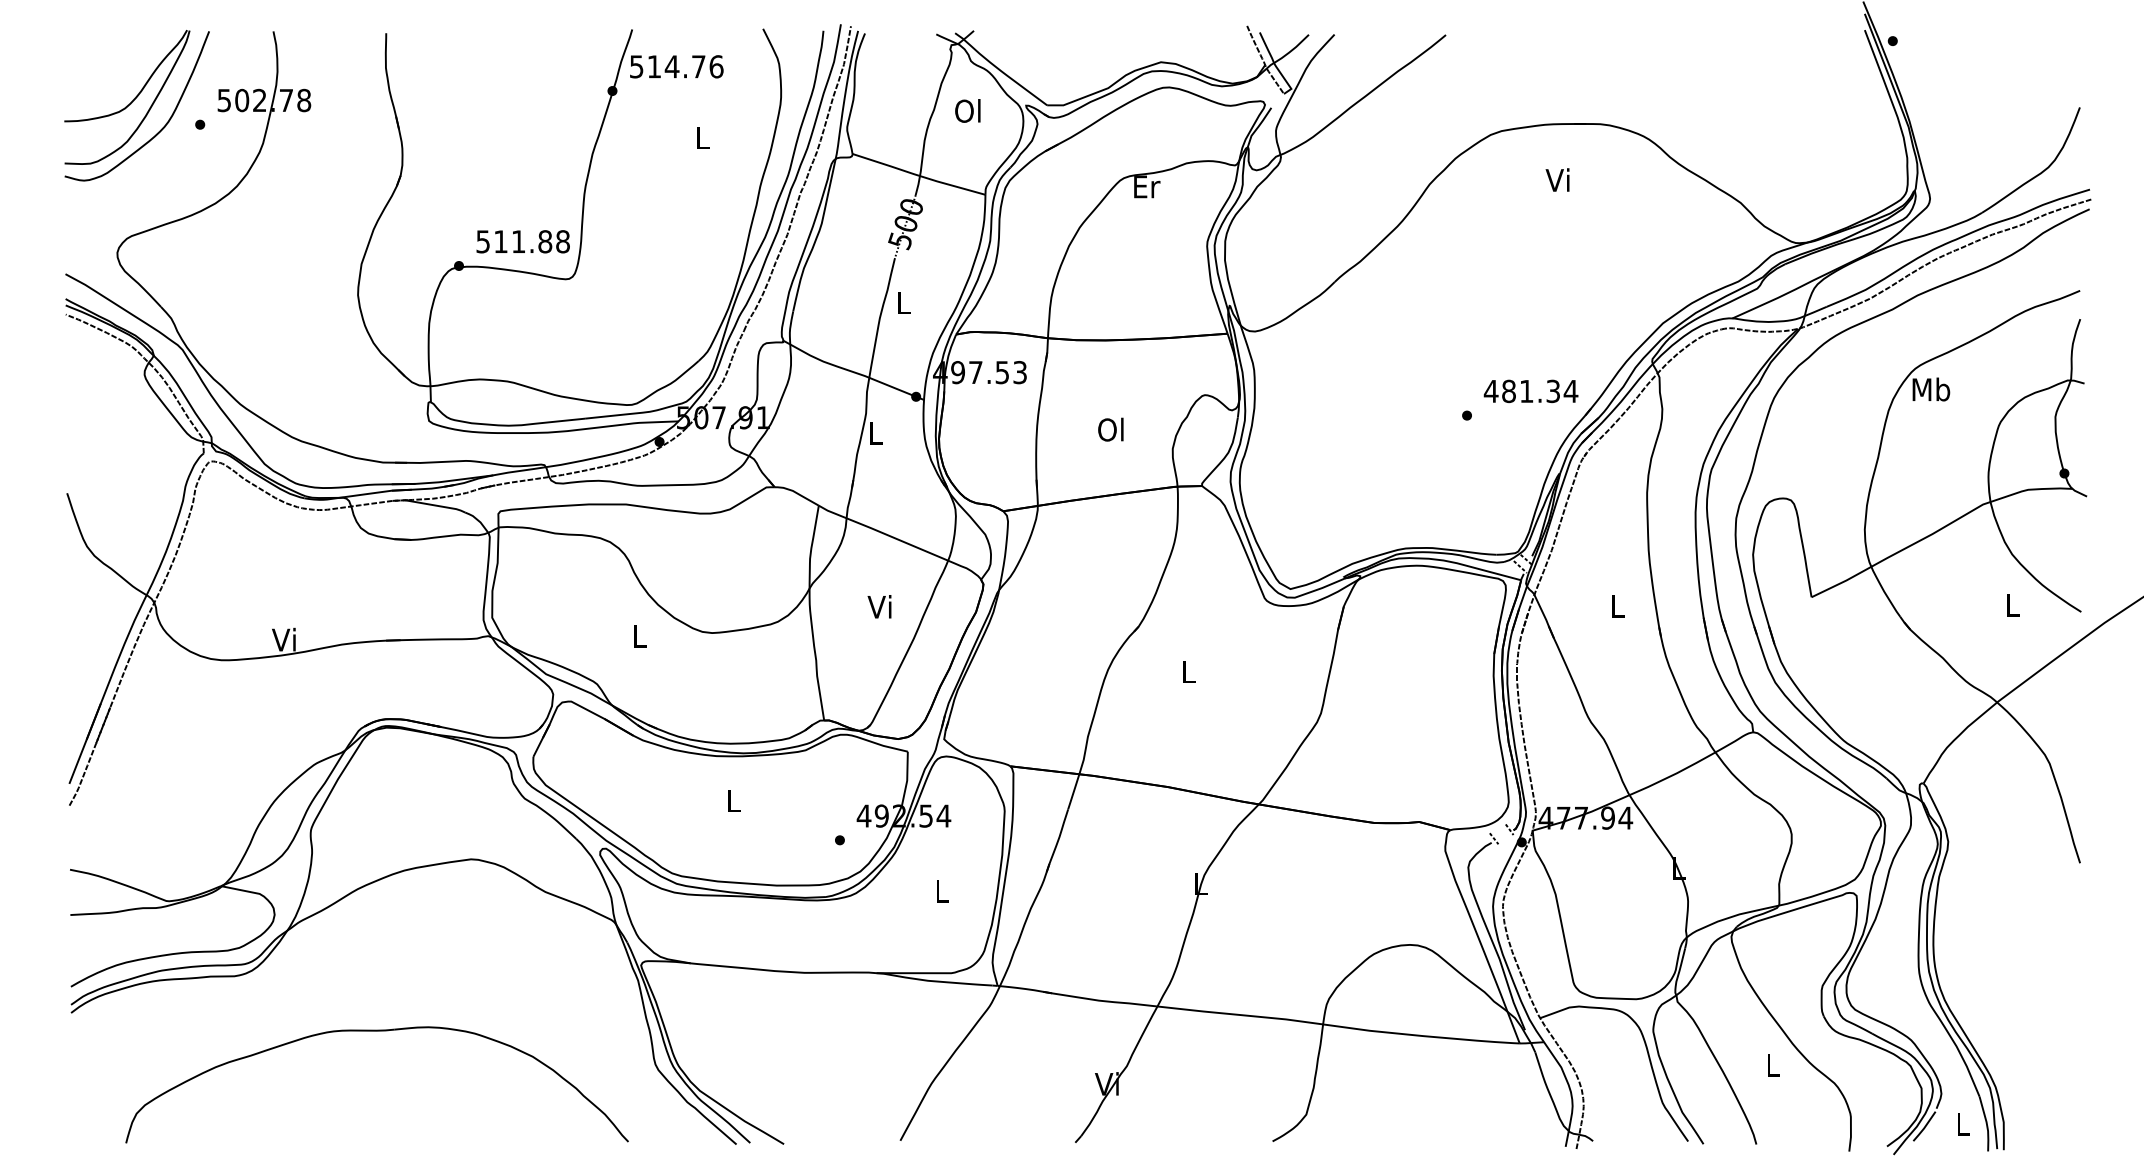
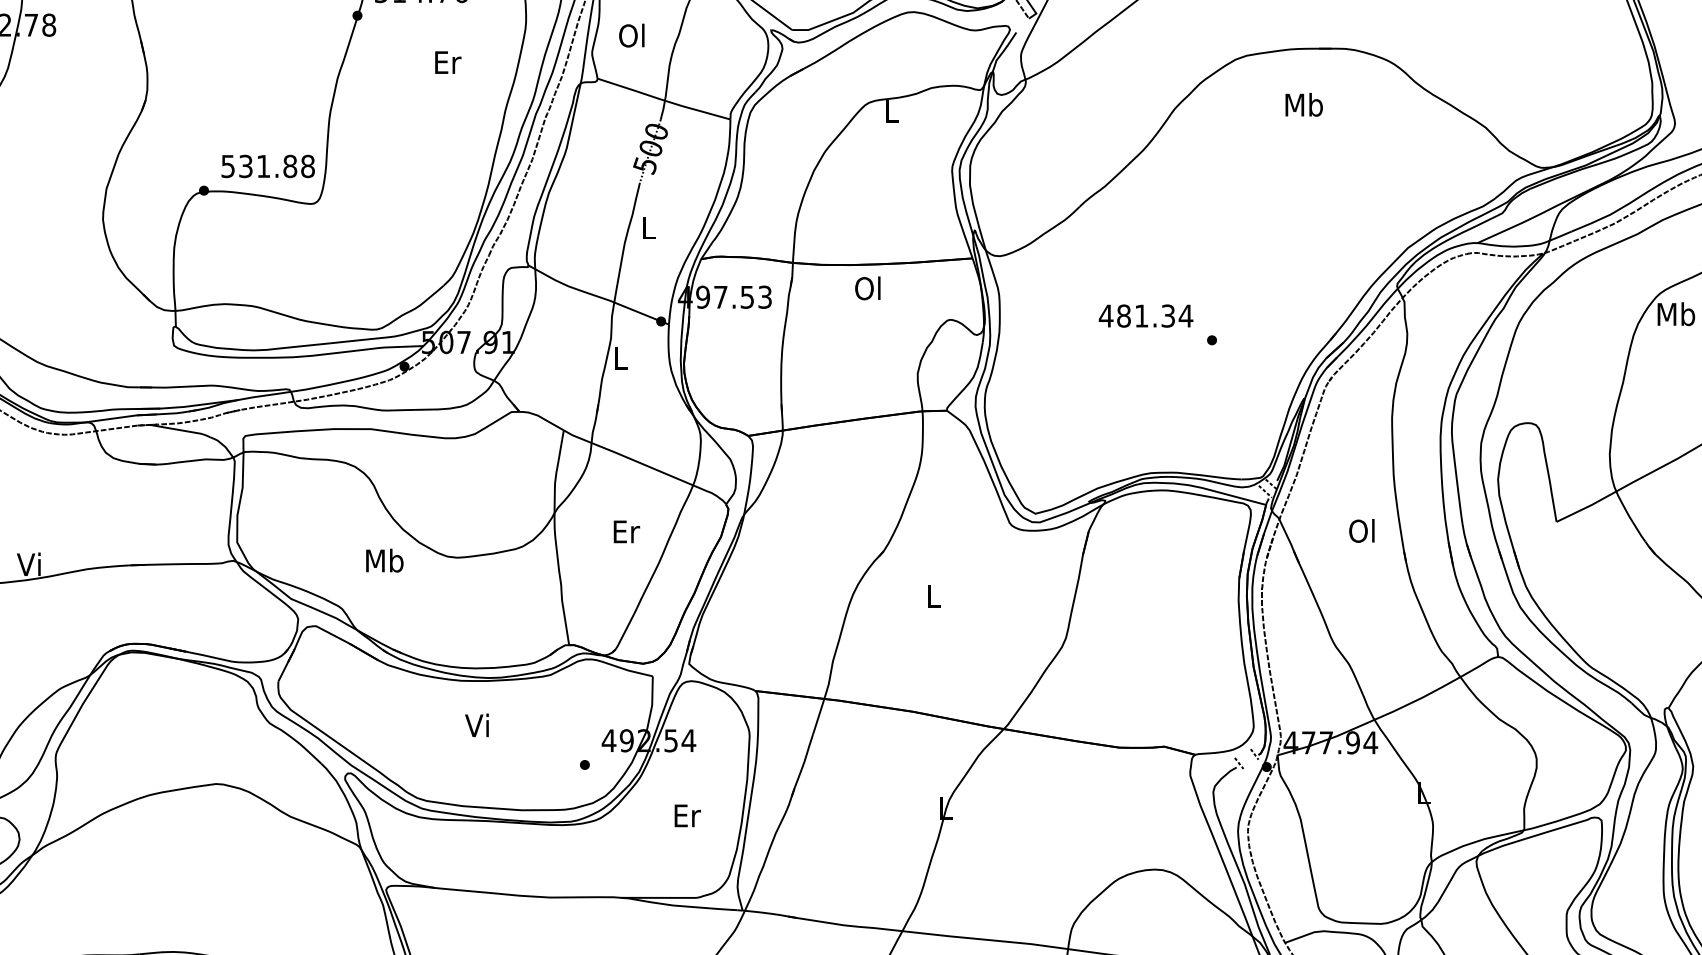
text: (967, 110) -> (631, 35), moved
text: (703, 137) -> (448, 62), L -> Er
text: (1558, 180) -> (1303, 105), Vi -> Mb
text: (1147, 186) -> (892, 111), Er -> L
text: (500, 241) -> (245, 166), 511.88 -> 531.88
text: (1530, 391) -> (1145, 316), moved
text: (1110, 429) -> (867, 288), moved
text: (881, 606) -> (626, 531), Vi -> Er
text: (1616, 606) -> (1361, 531), L -> Ol
text: (639, 635) -> (384, 560), L -> Mb
text: (731, 800) -> (476, 725), L -> Vi
text: (942, 891) -> (687, 816), L -> Er

